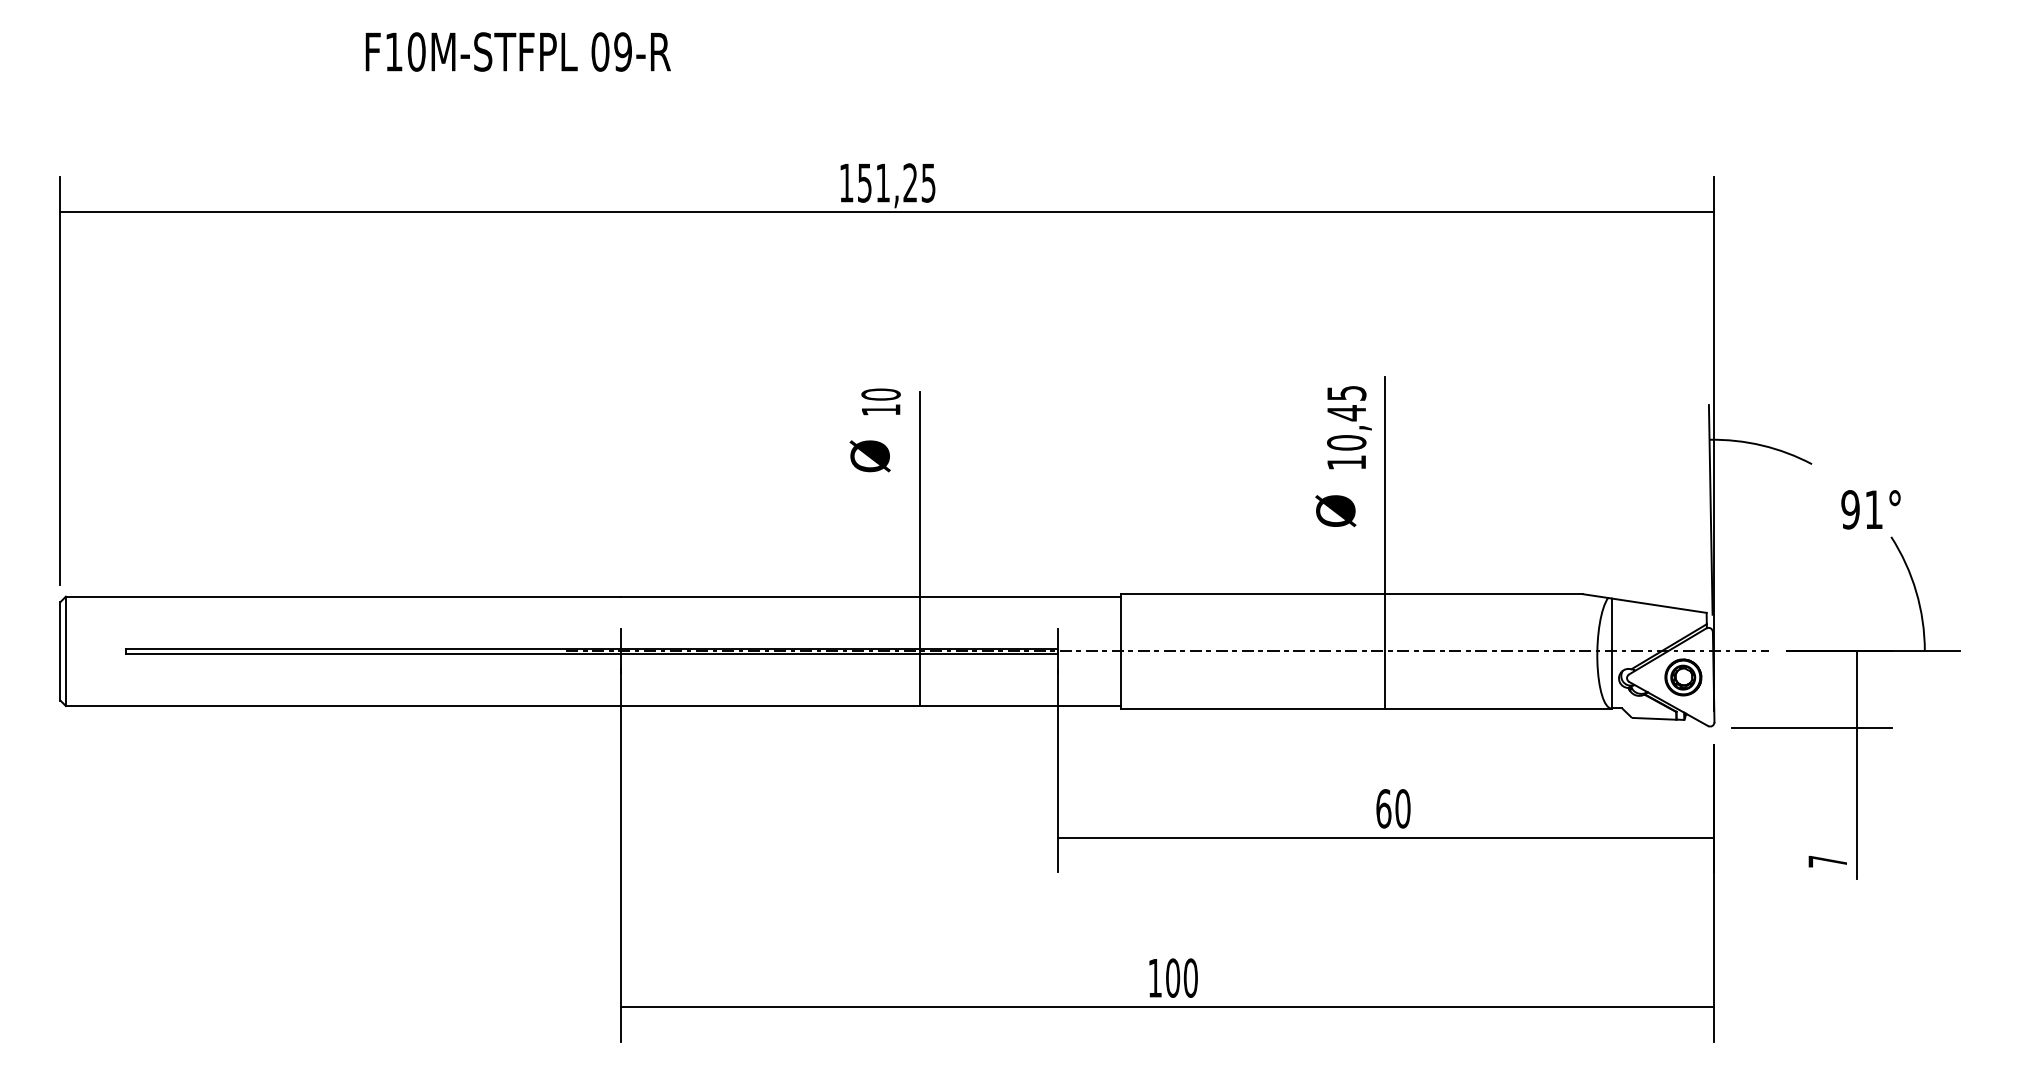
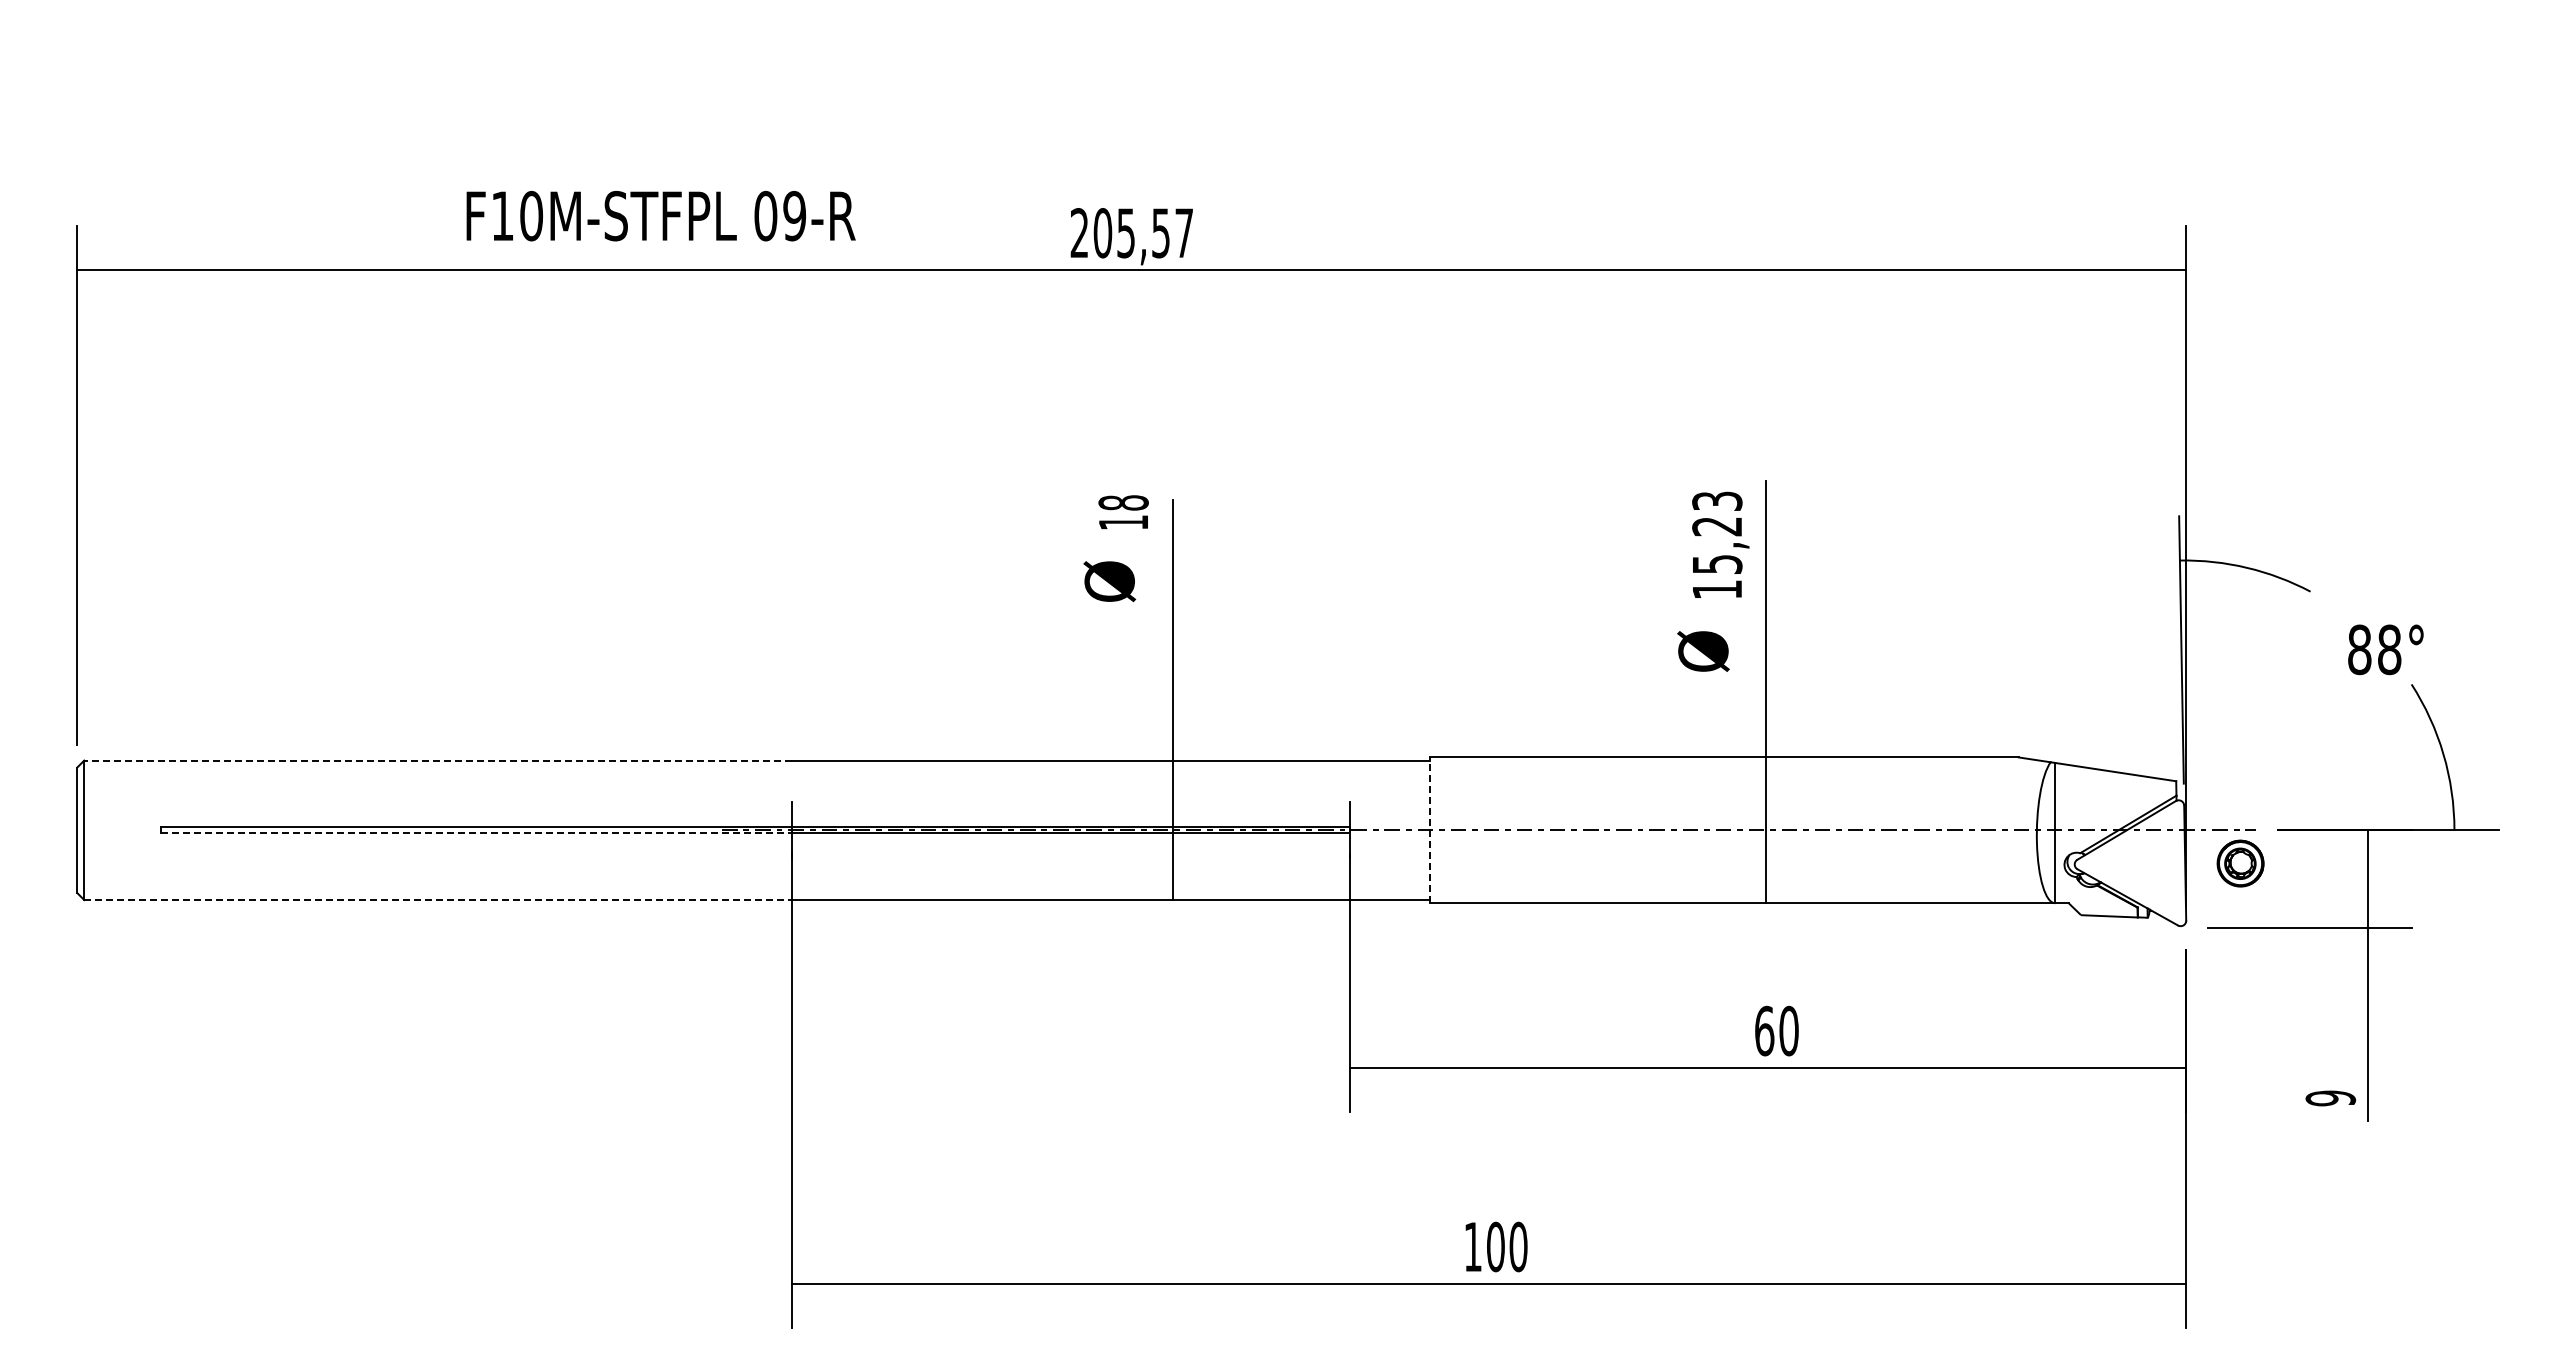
text: (517, 51) -> (660, 215), moved
text: (887, 183) -> (1131, 233), 151,25 -> 205,57
text: (880, 394) -> (1123, 502), 10 -> 18
text: (1346, 417) -> (1717, 532), 10,45 -> 15,23
text: (1862, 509) -> (2374, 649), 91° -> 88°
line: (343, 596) -> (438, 760), solid -> dashed
line: (1120, 651) -> (1429, 830), solid -> dashed
line: (373, 653) -> (476, 833), solid -> dashed
part: (1683, 677) -> (2240, 863), moved
line: (343, 706) -> (438, 900), solid -> dashed
text: (1827, 861) -> (2330, 1098), 7 -> 9

